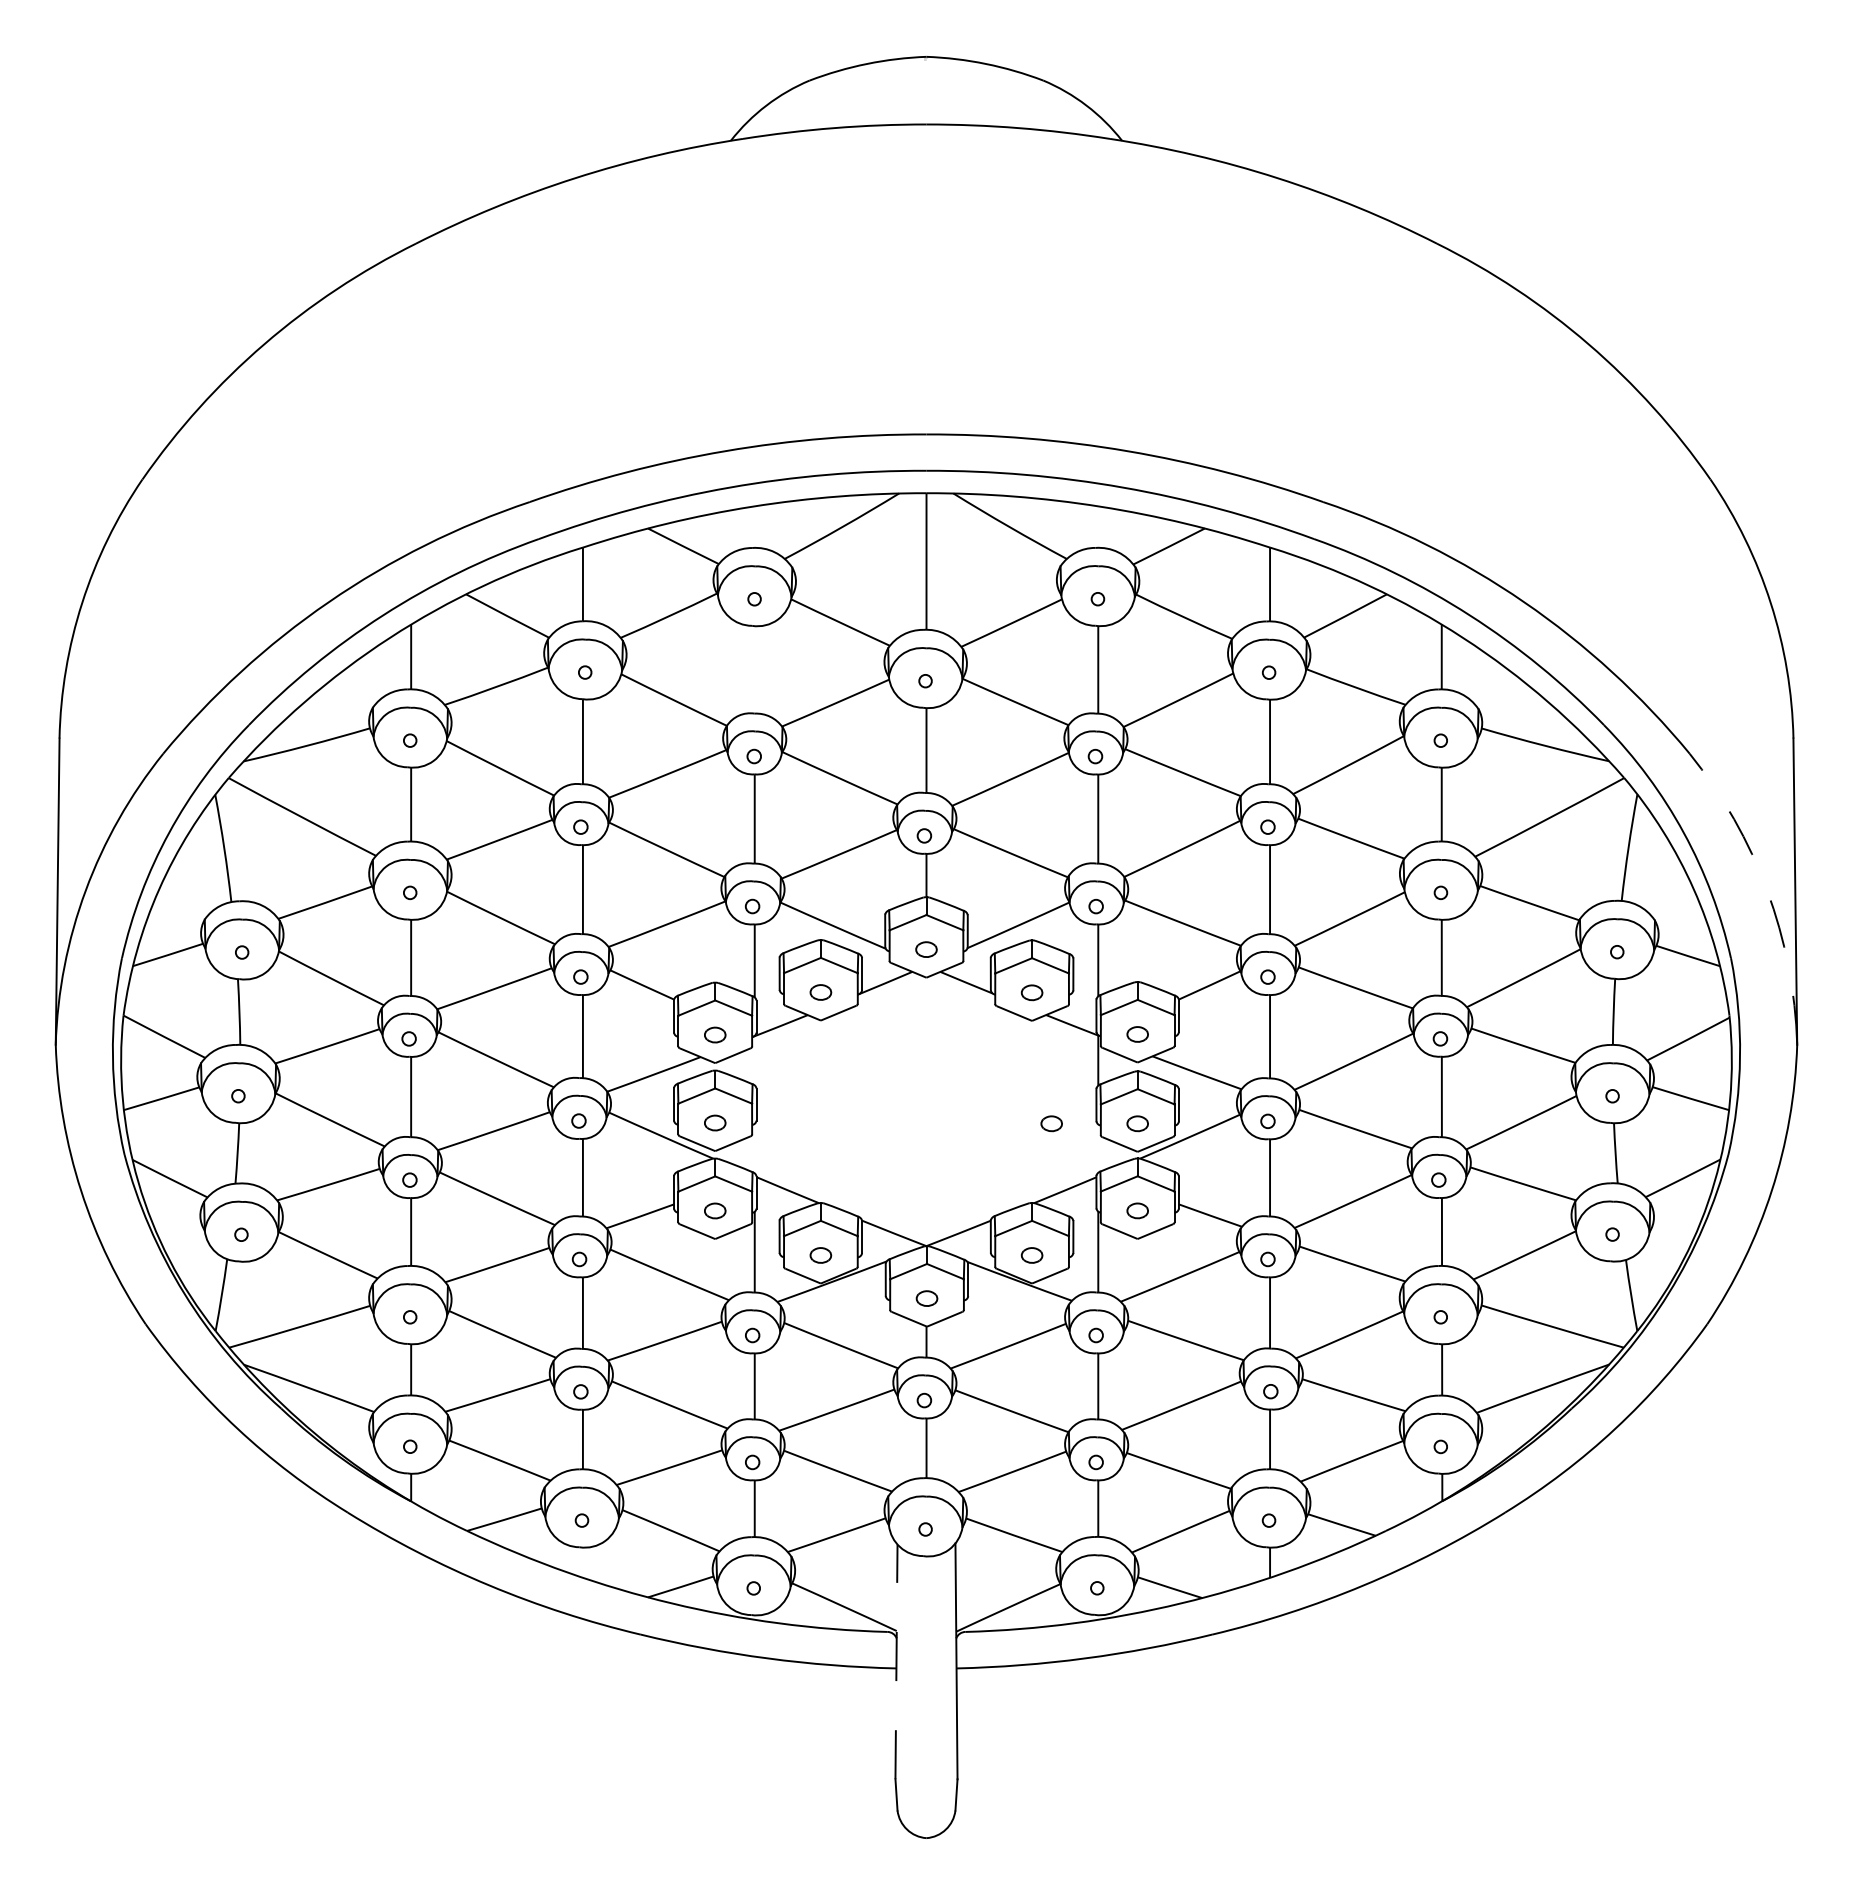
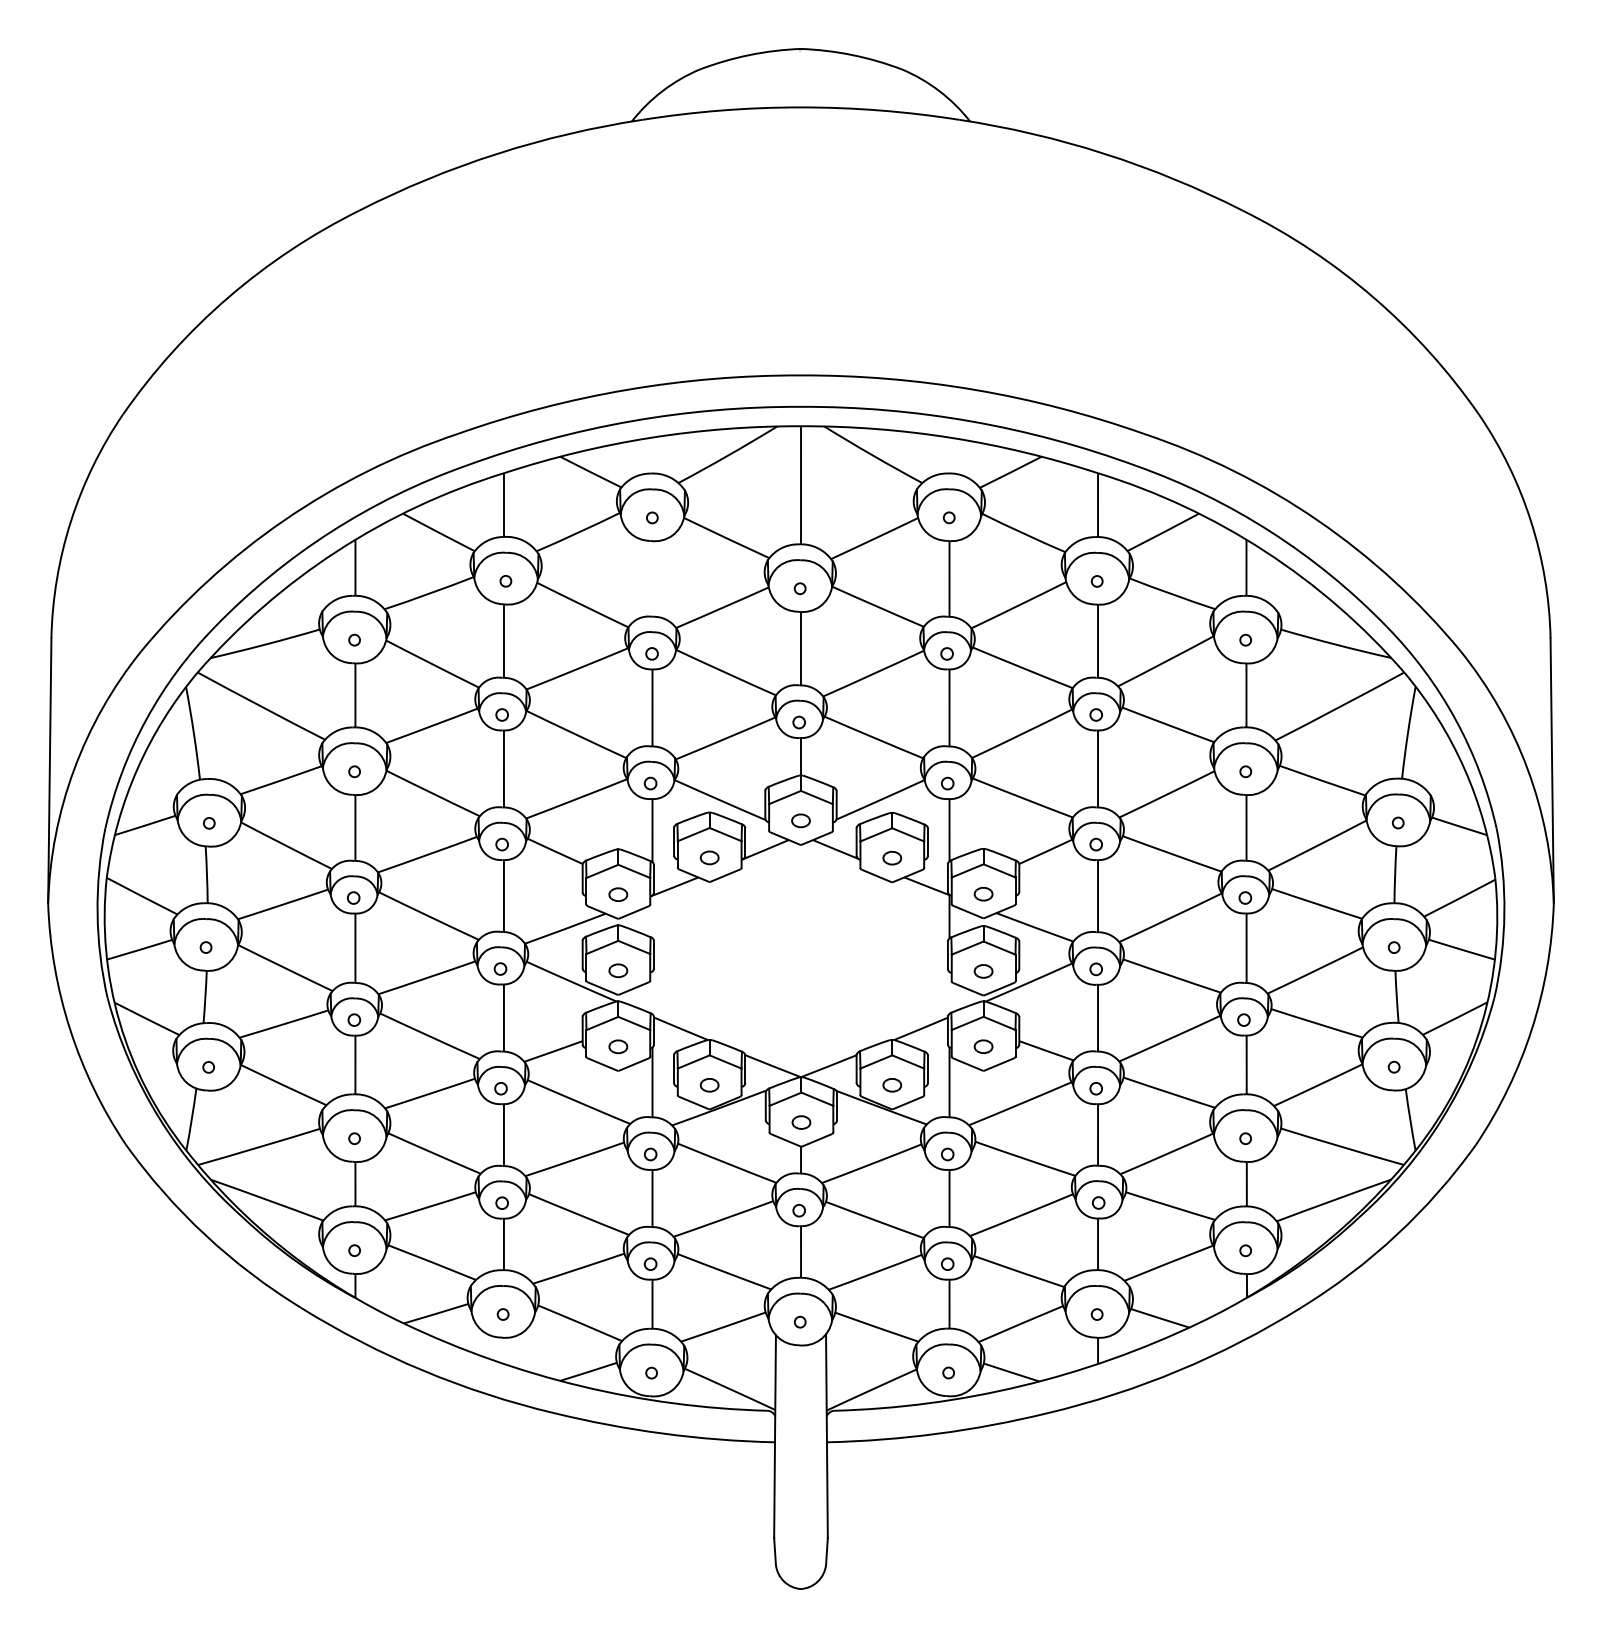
arc: (1767, 890) -> (1528, 769), dashed -> solid
part: (1051, 1123) -> (909, 971), removed
line: (896, 1661) -> (775, 1436), dashed -> solid

